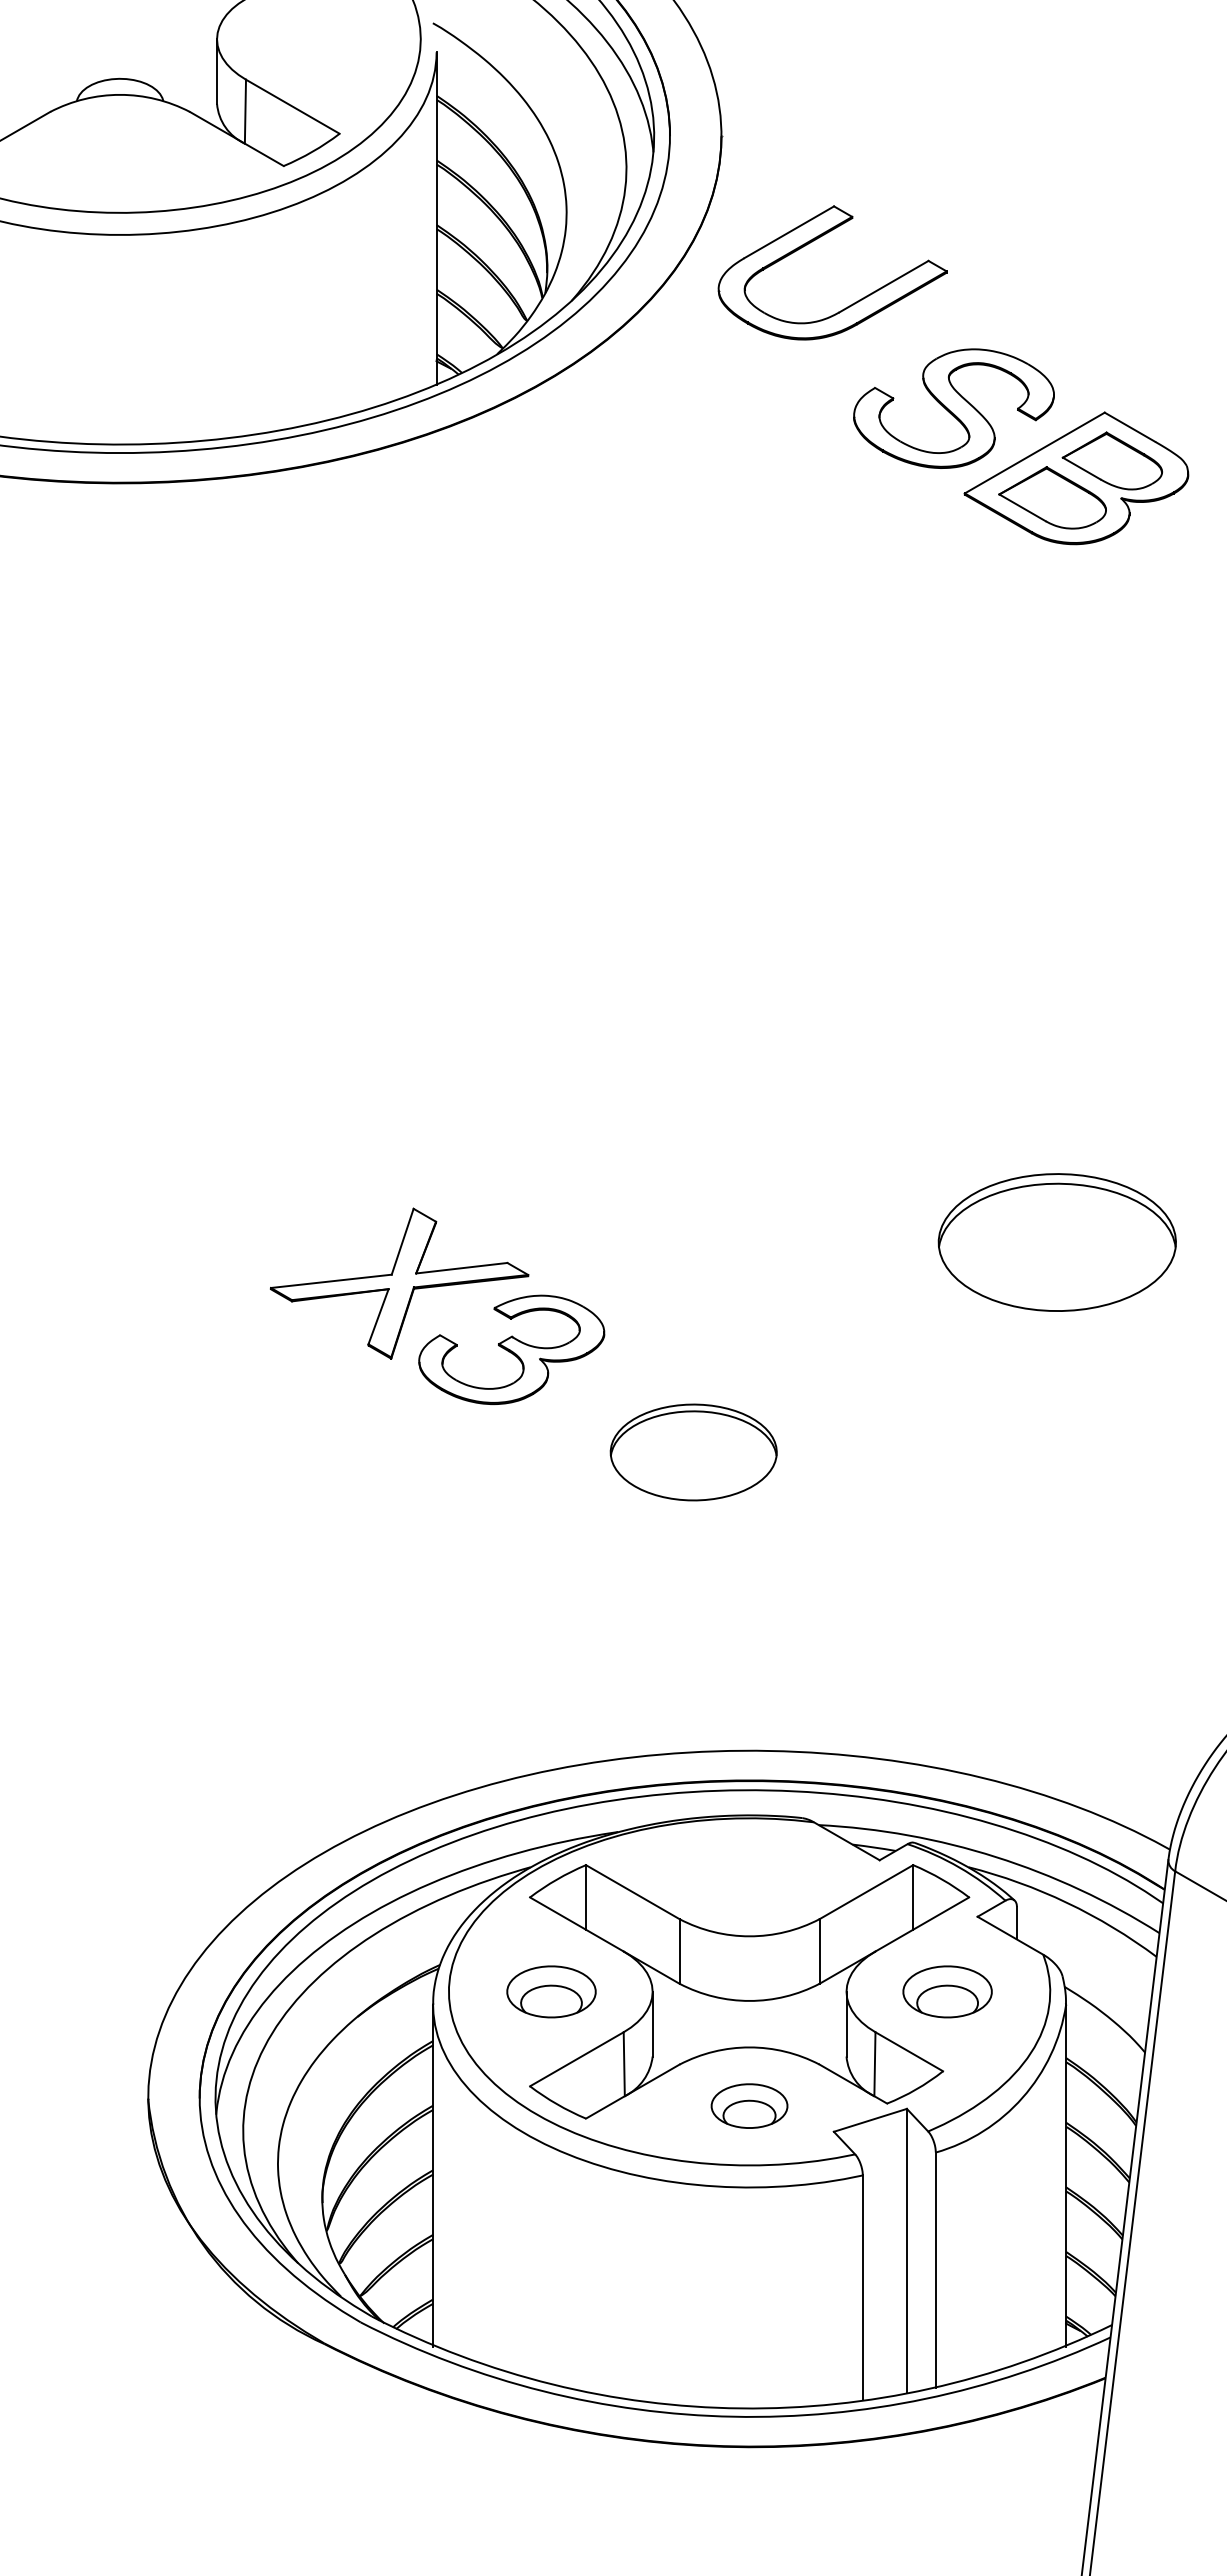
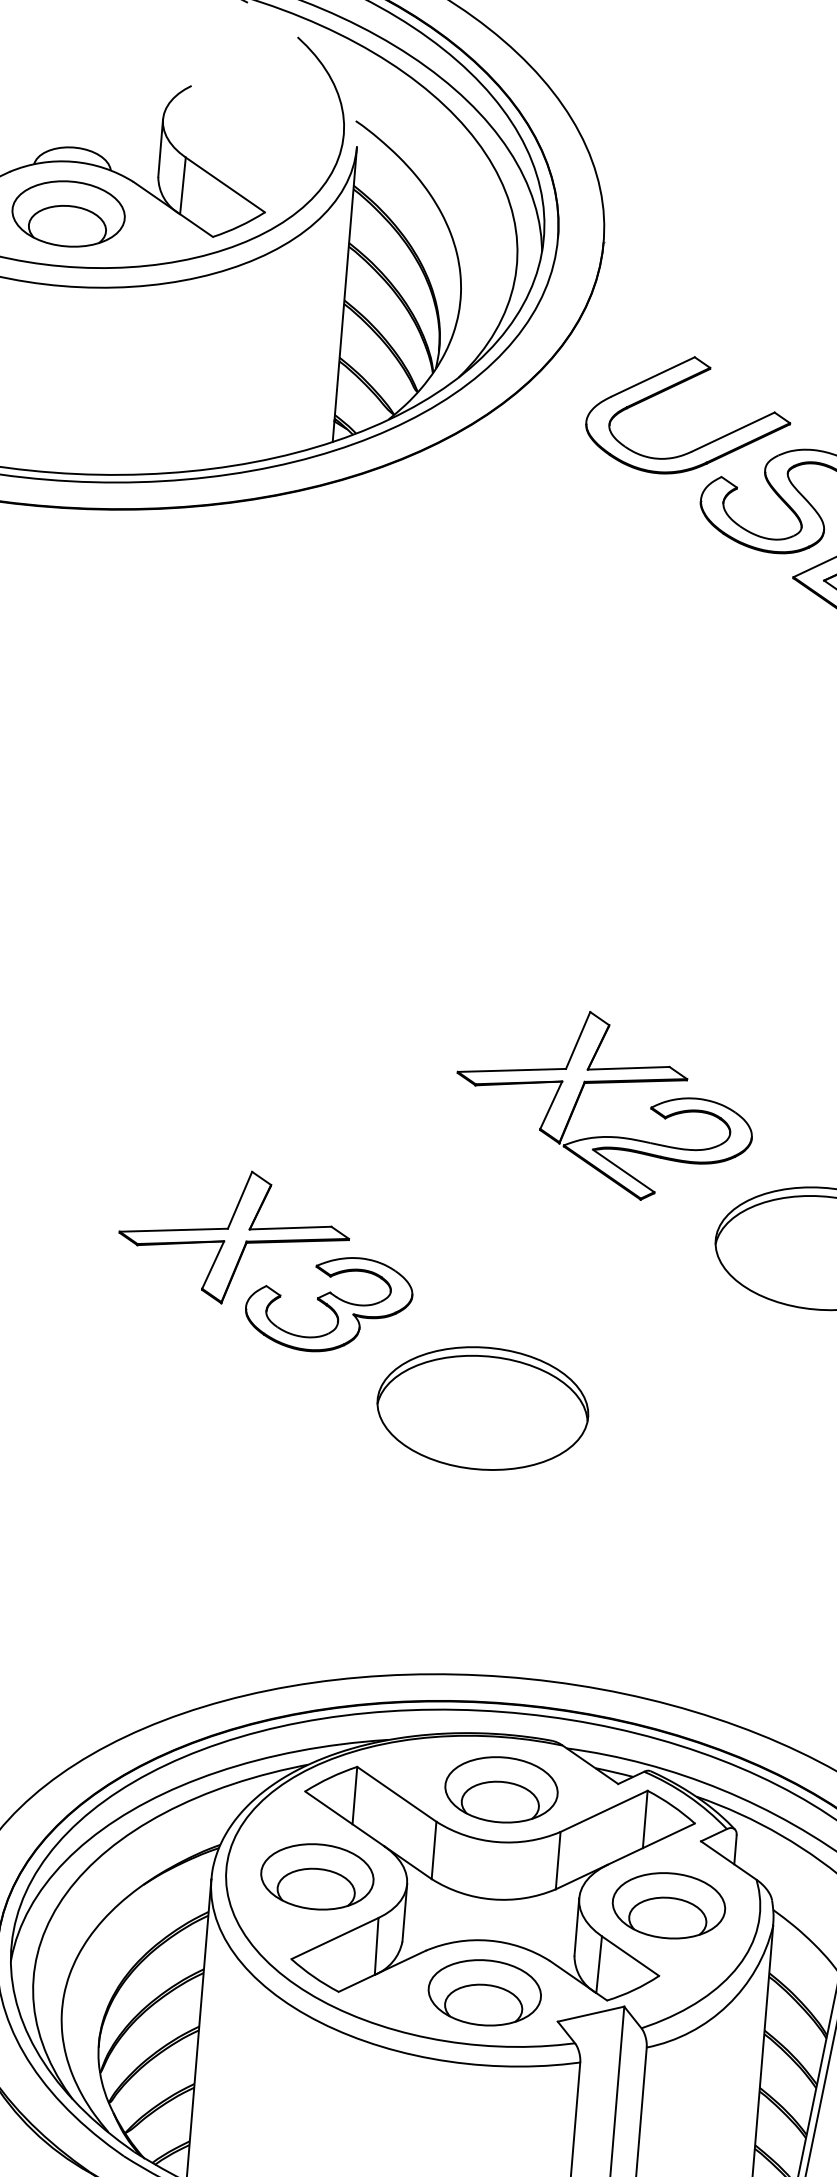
part: (120, 153) -> (69, 213), added
part: (812, 242) -> (673, 387), moved
part: (801, 1077) -> (605, 1083), added
part: (693, 1452) -> (482, 1408), size x1.43
part: (749, 1877) -> (501, 1789), added
part: (551, 1991) -> (317, 1876), size x1.43
part: (947, 1991) -> (668, 1905), size x1.43
part: (749, 2105) -> (484, 1992), size x1.67

